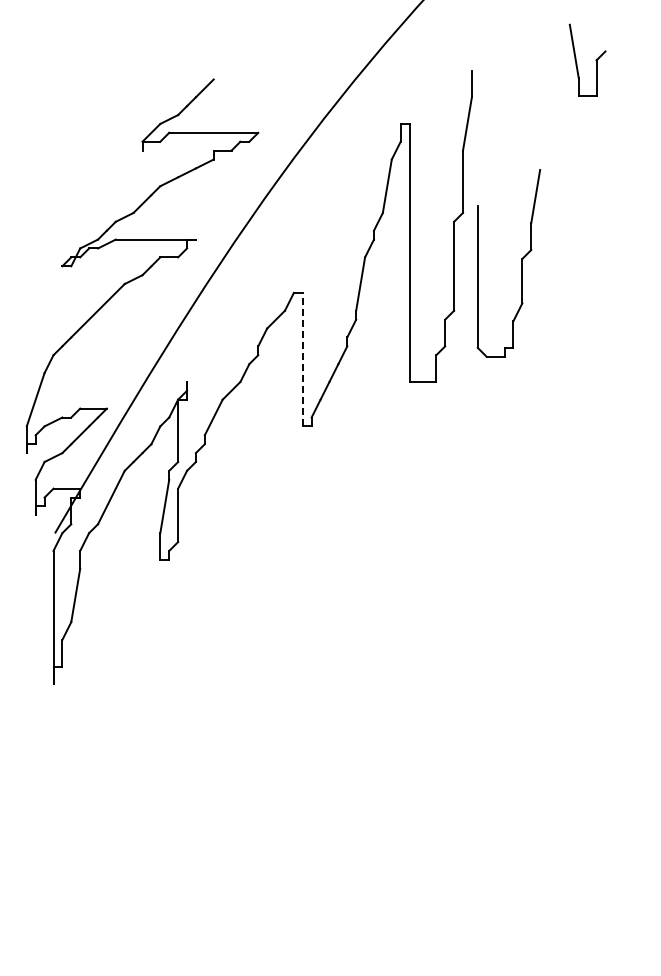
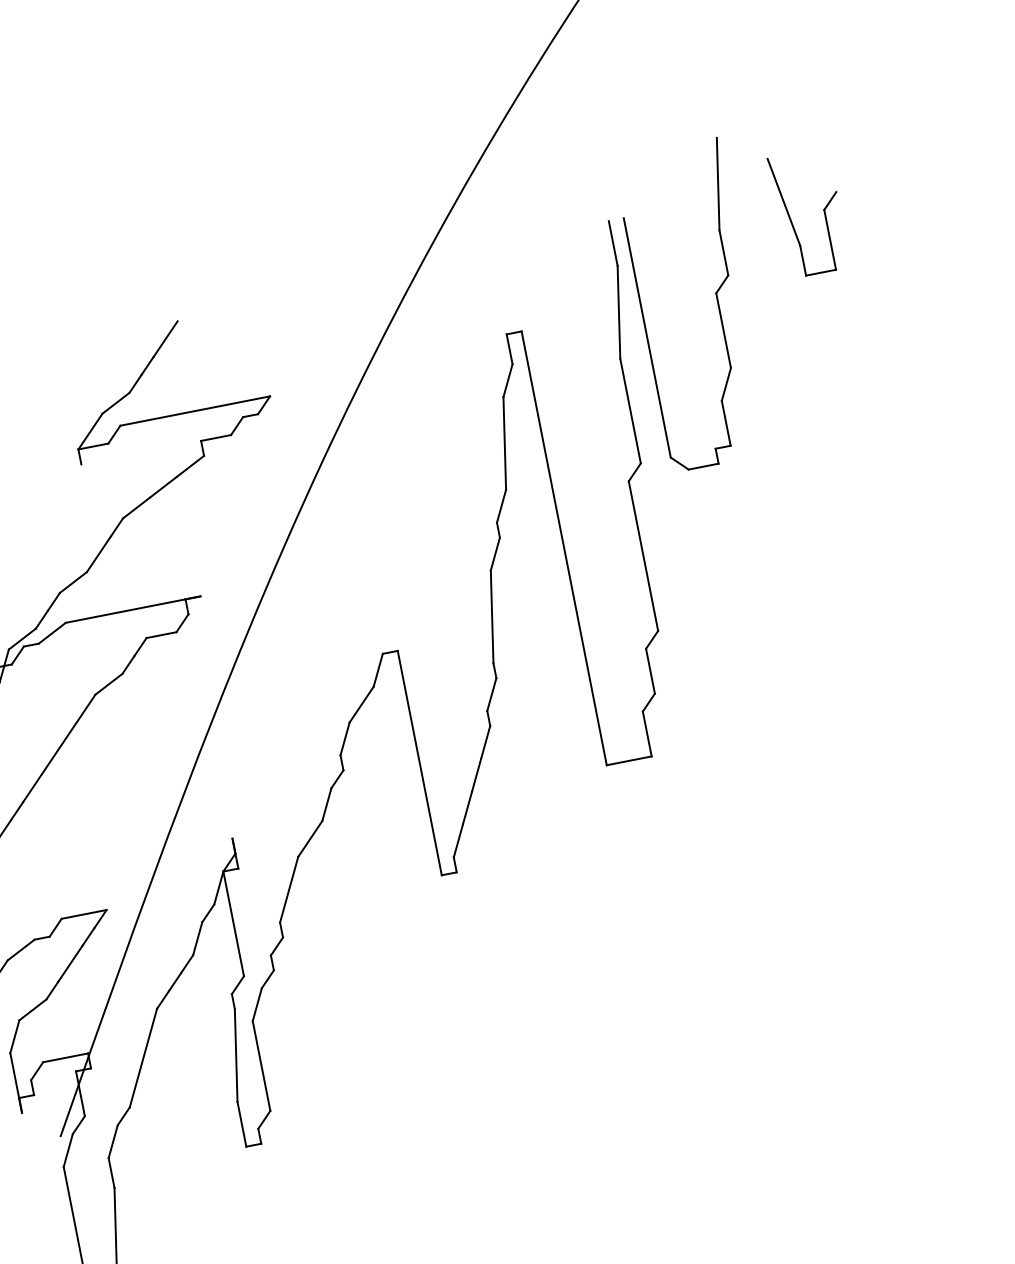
part: (595, 60) -> (822, 210), moved
part: (521, 263) -> (716, 301), moved
line: (302, 359) -> (419, 762), dashed -> solid

